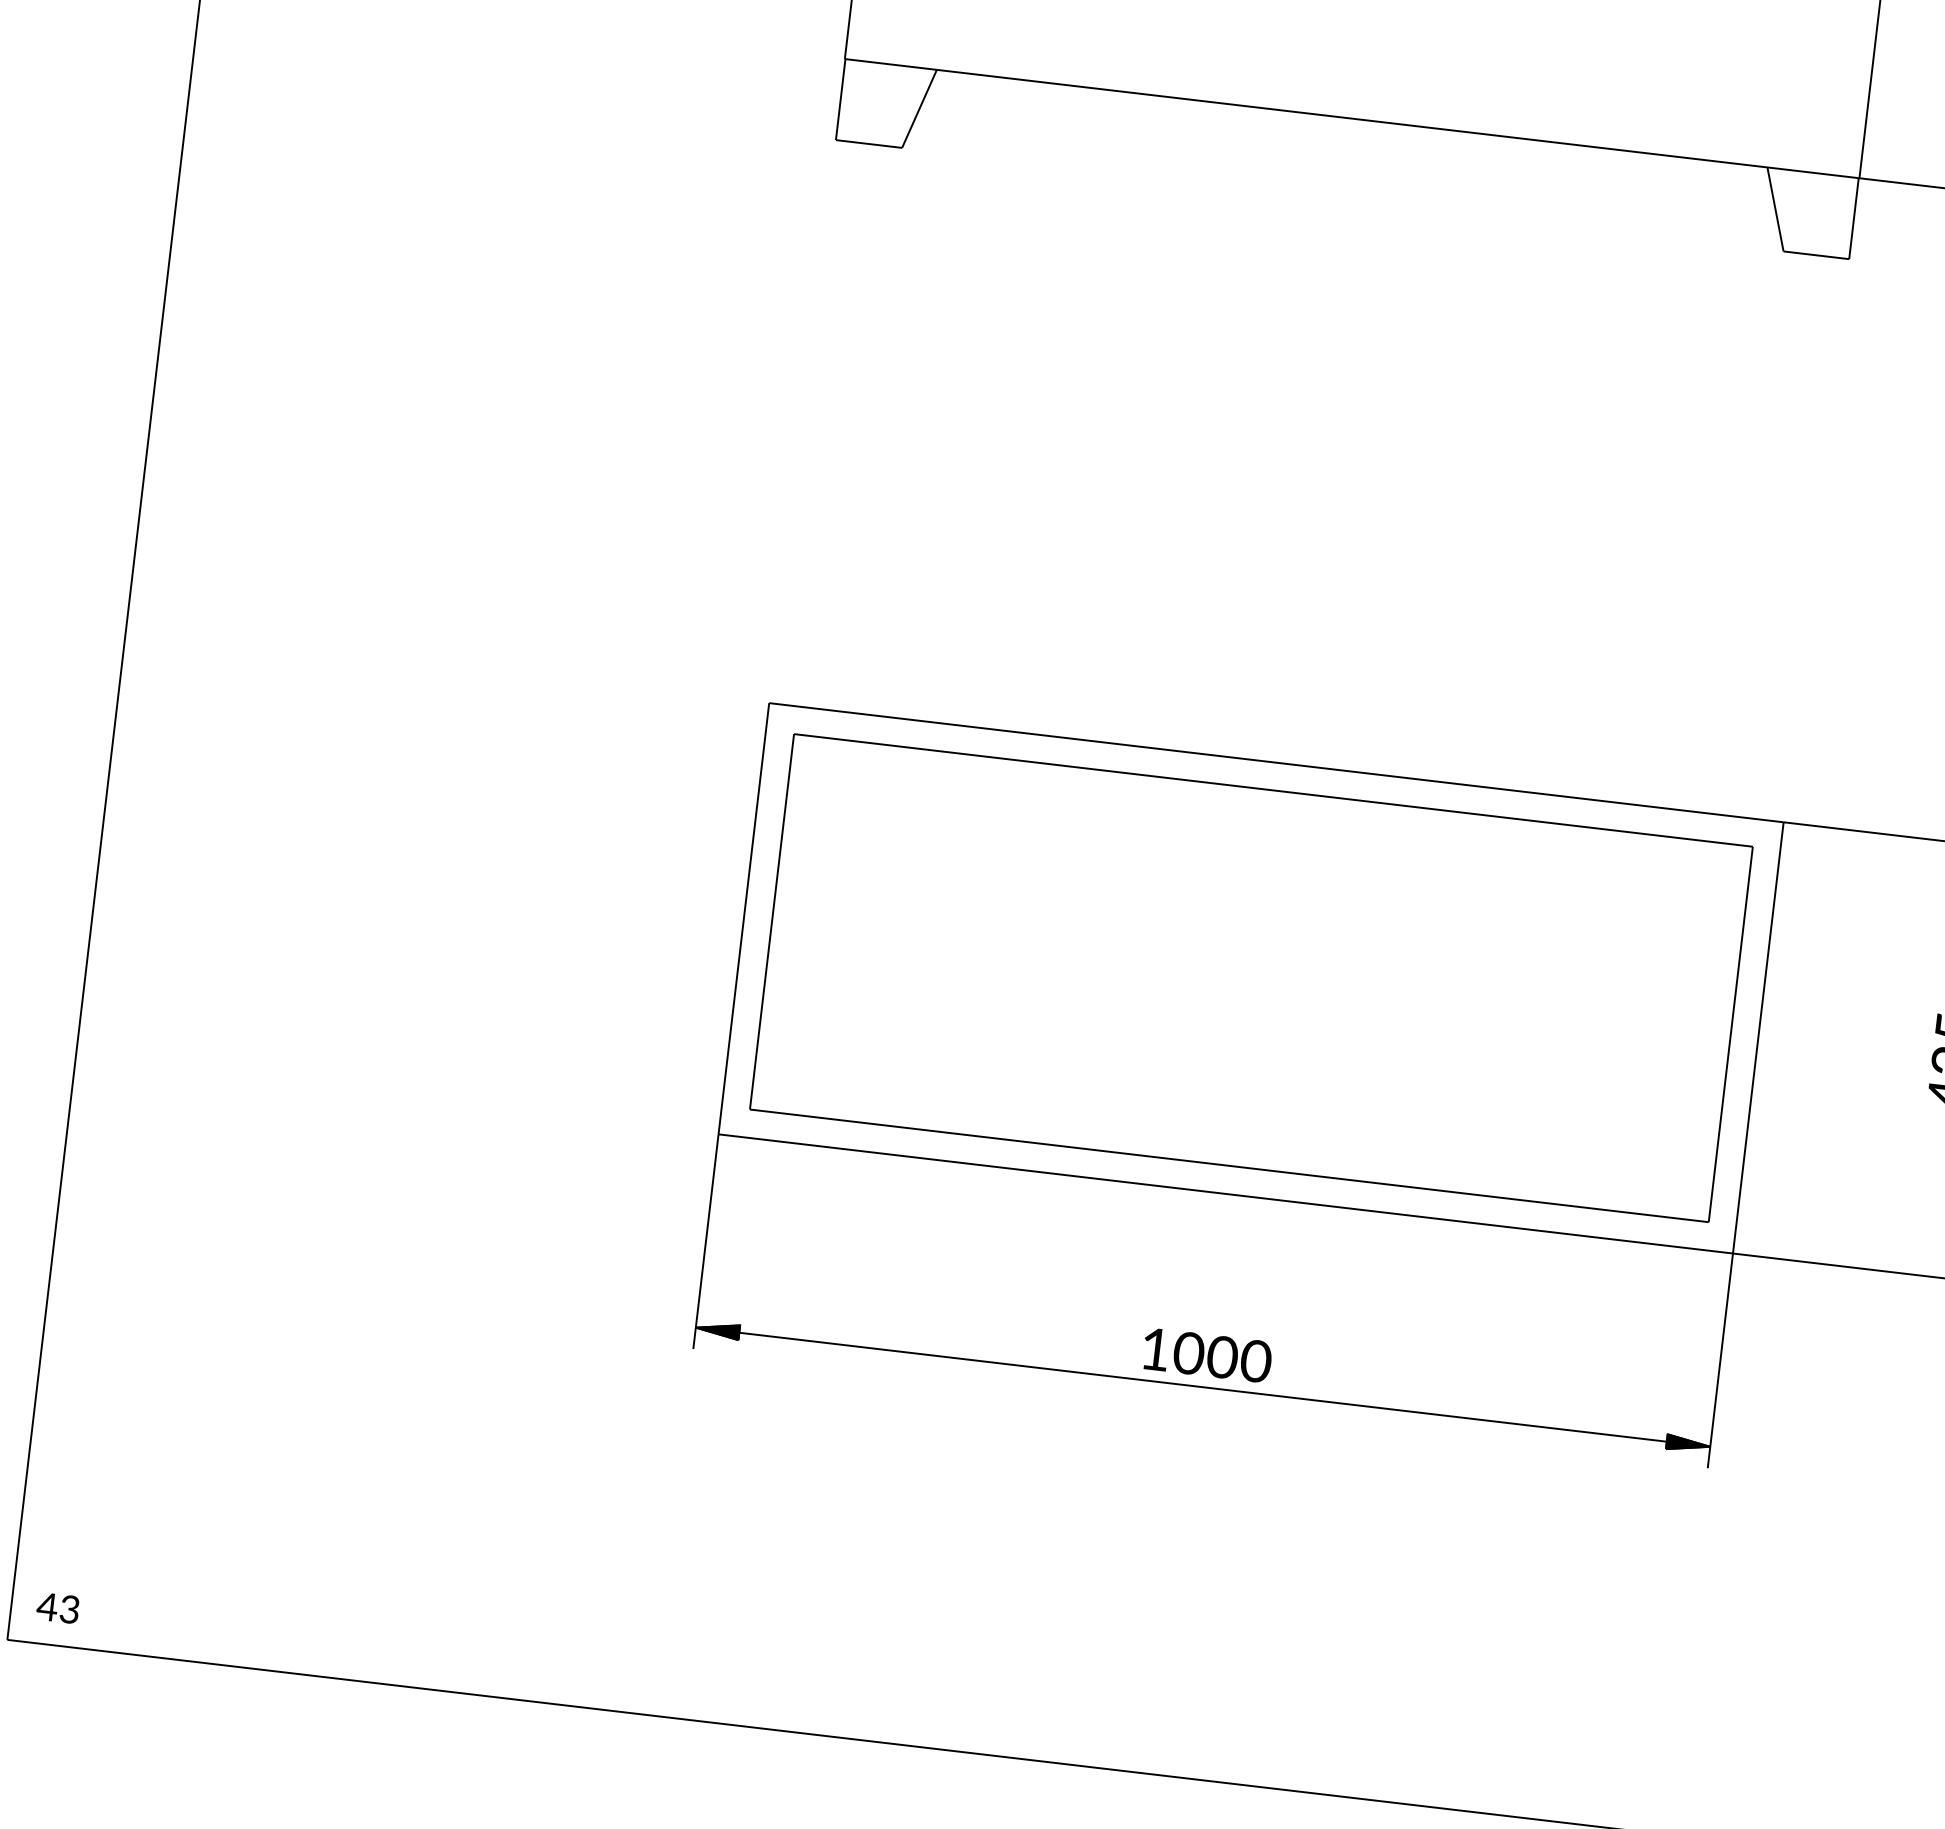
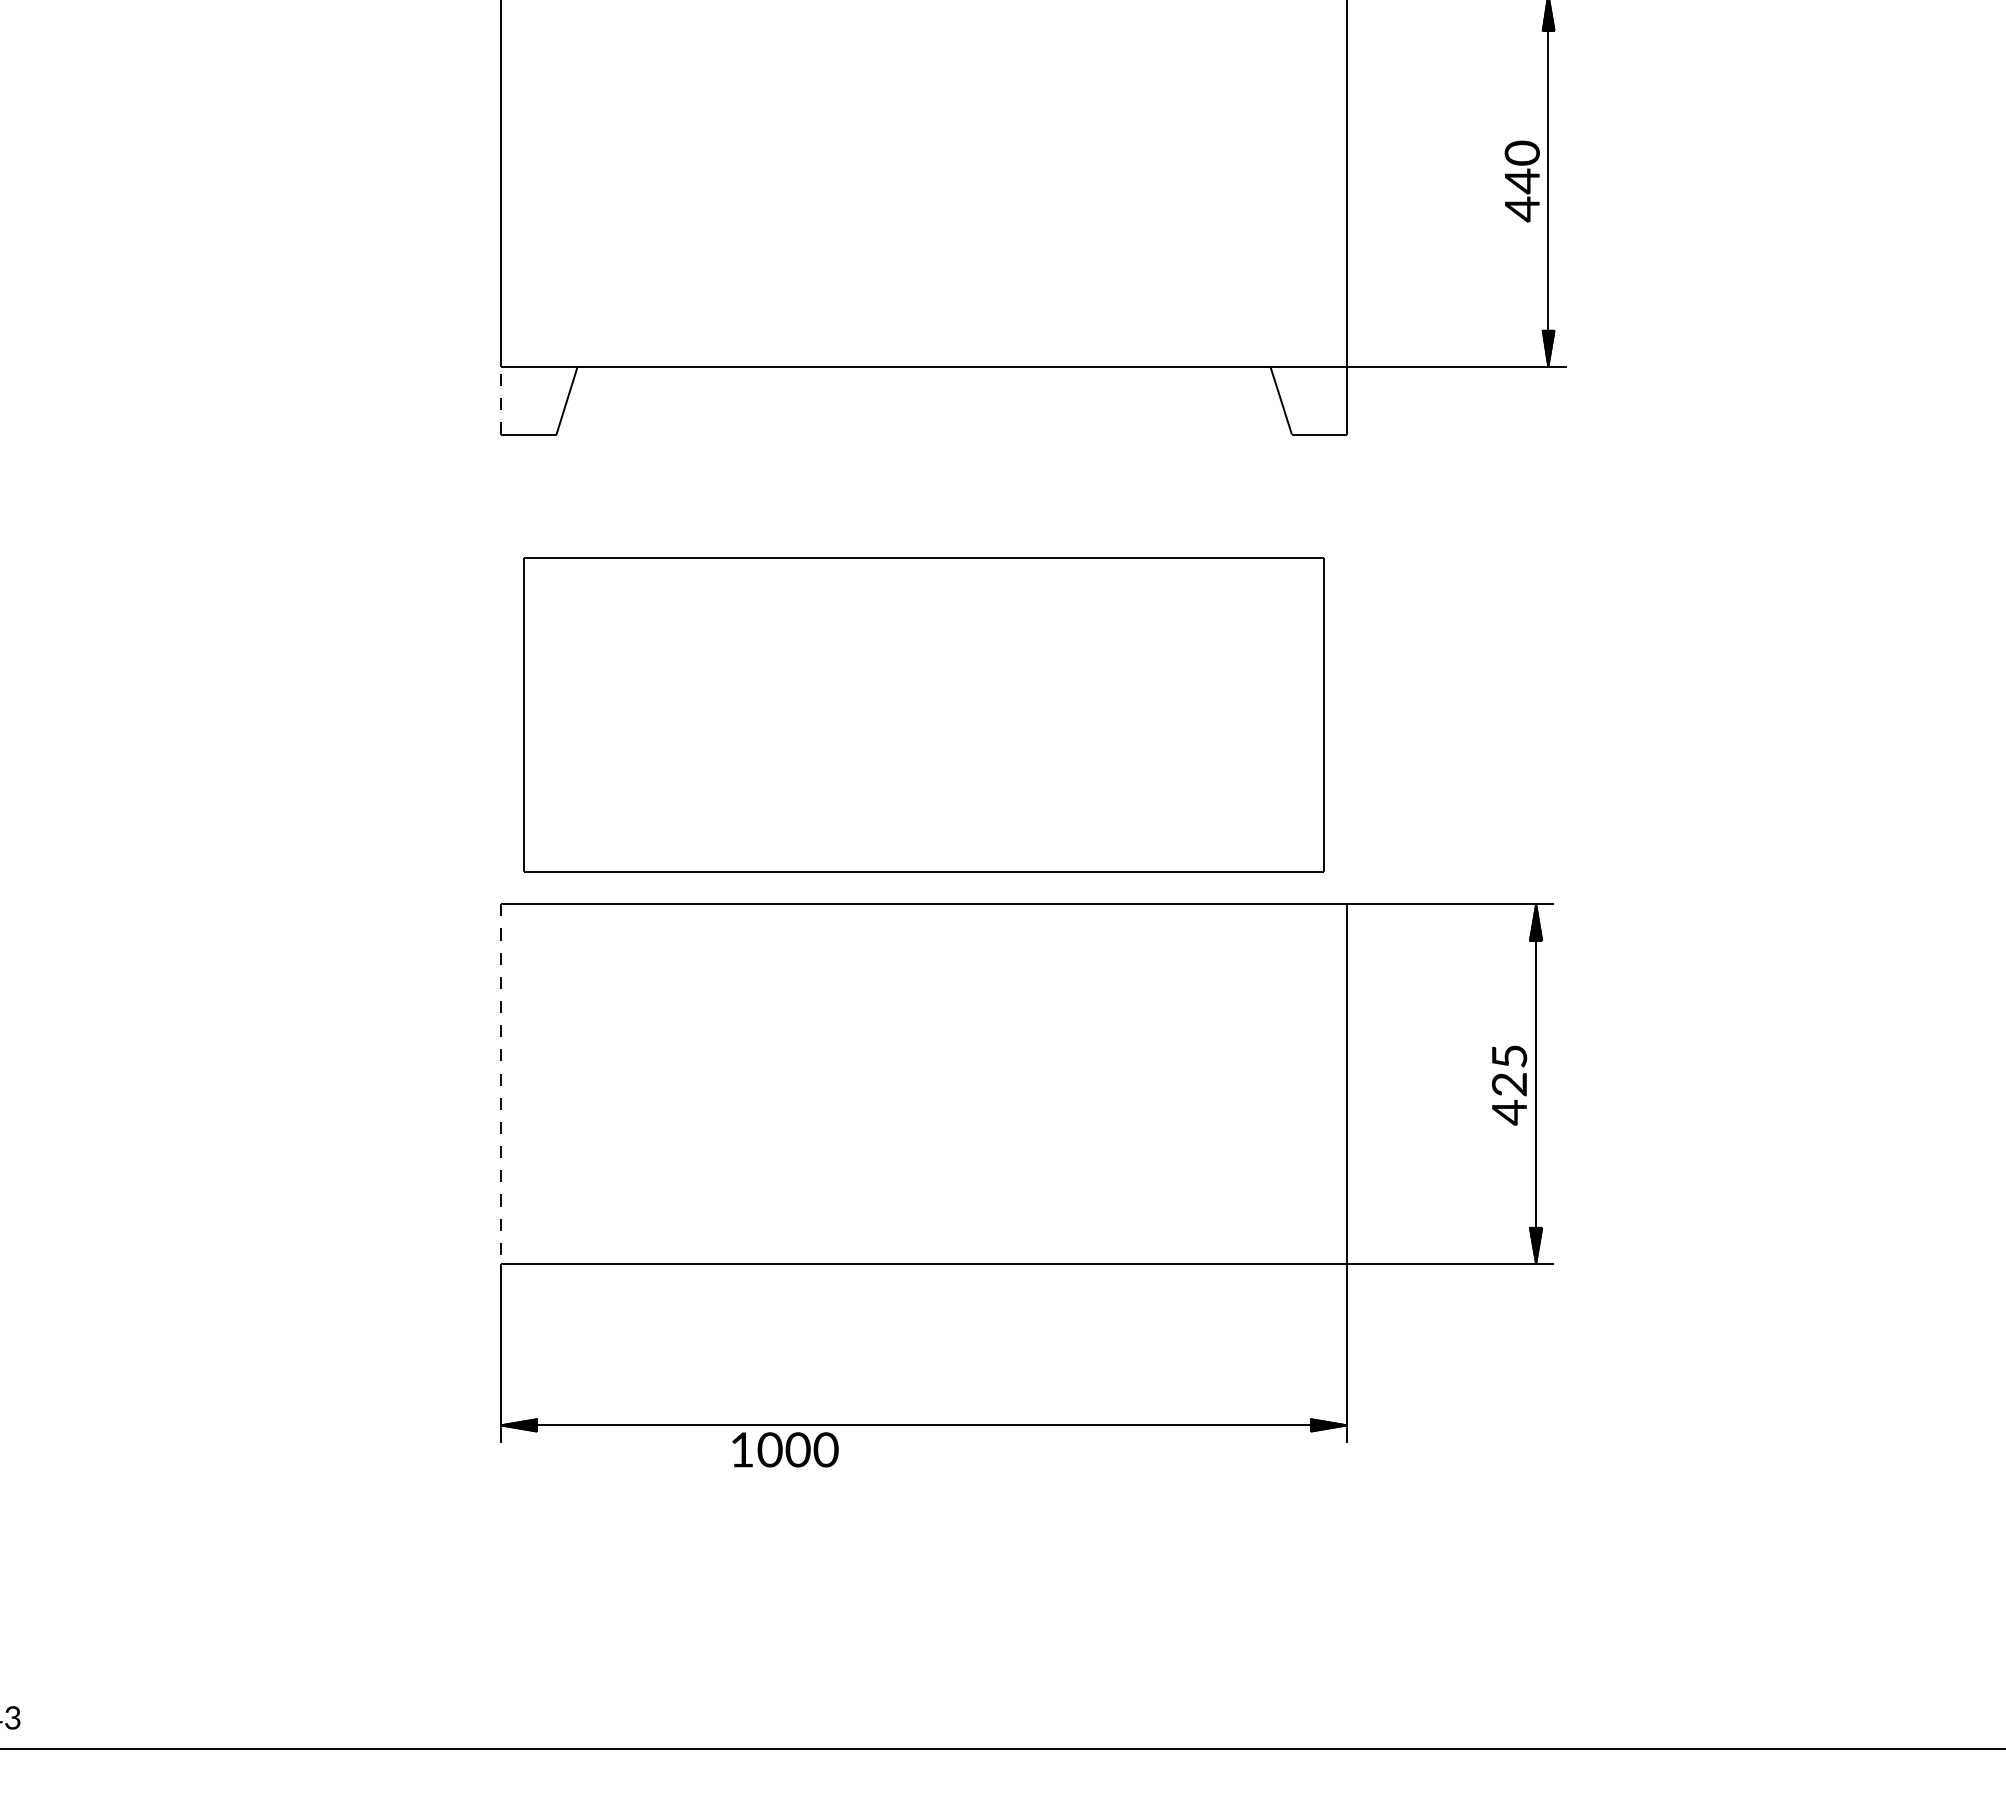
line: (840, 99) -> (501, 400), solid -> dashed
line: (743, 919) -> (500, 1084), solid -> dashed
part: (1250, 977) -> (923, 714), moved
text: (1207, 1355) -> (785, 1449), moved

